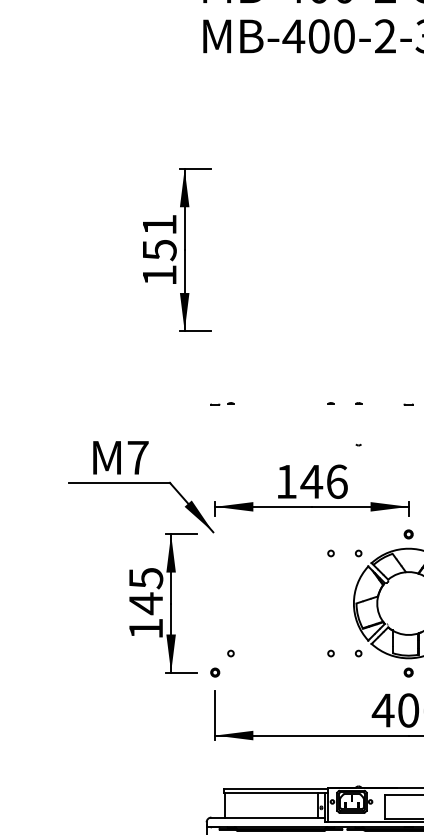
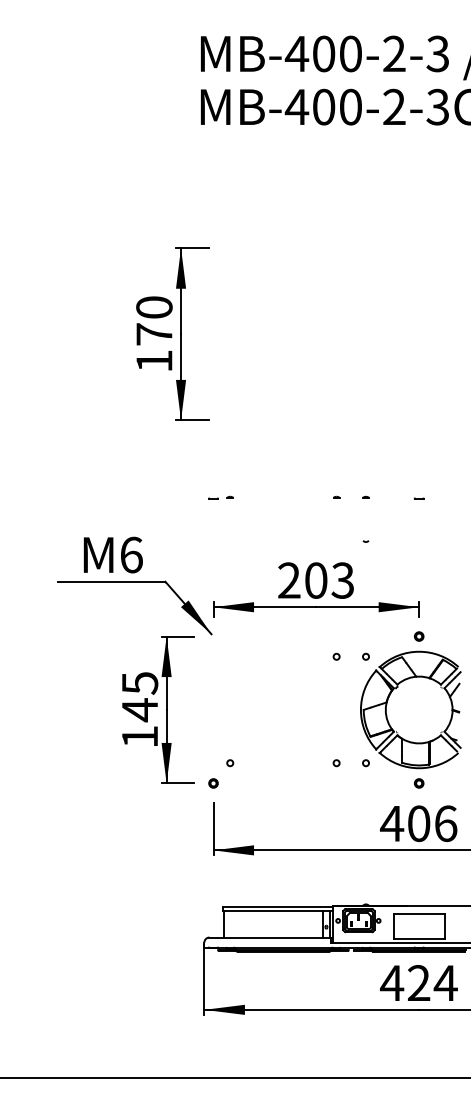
text: (159, 238) -> (154, 321), 151 -> 170
text: (138, 457) -> (131, 554), M7 -> M6
text: (312, 481) -> (316, 580), 146 -> 203

